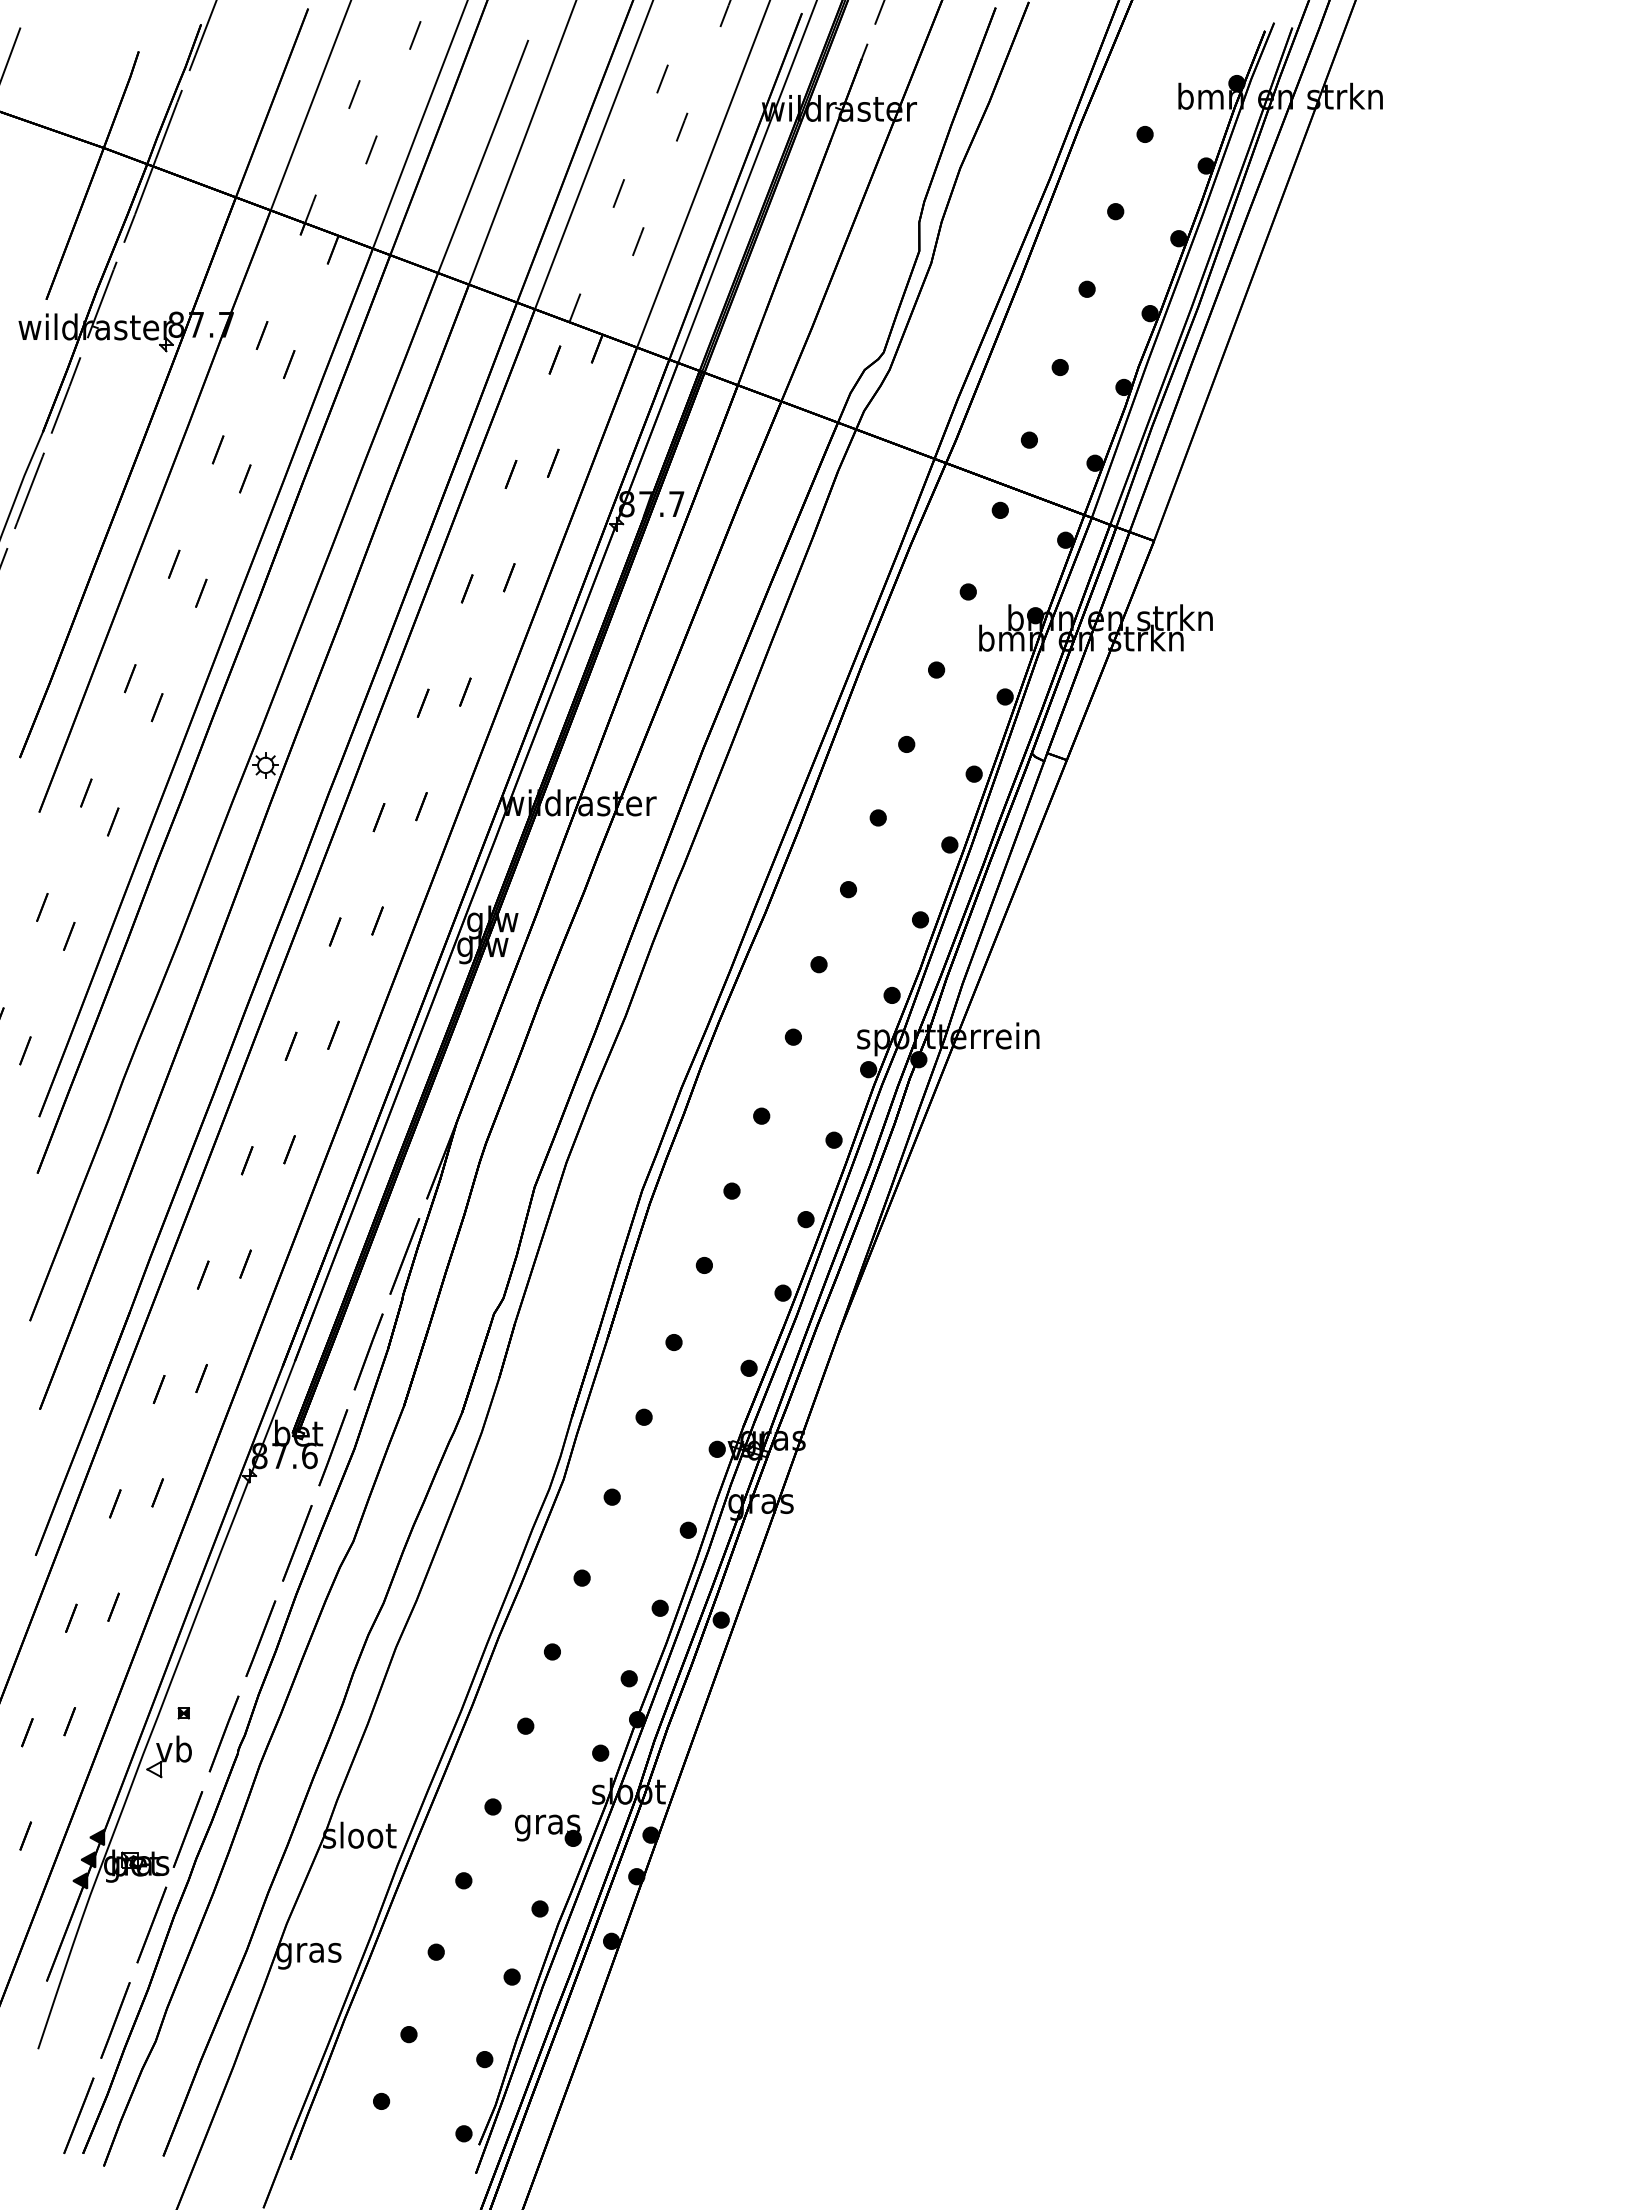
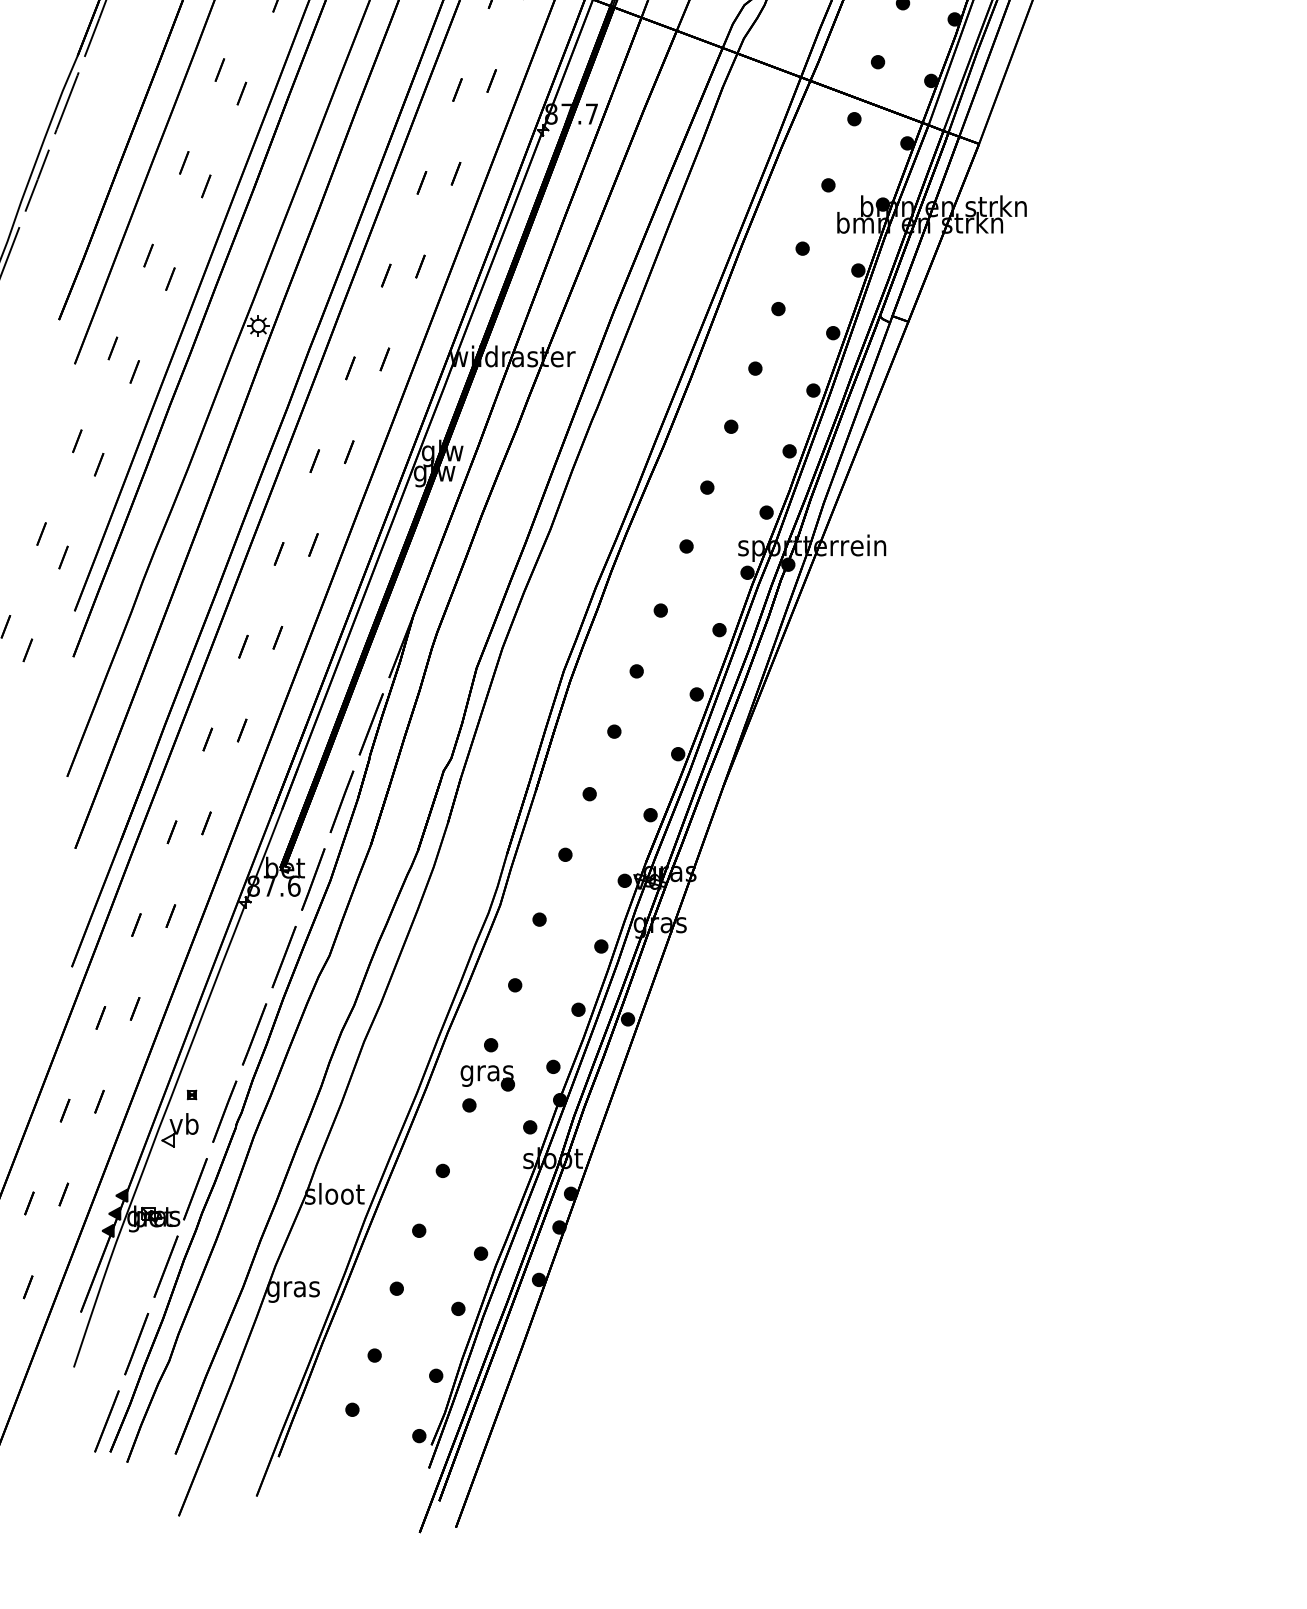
part: (548, 1830) -> (487, 1078), moved

